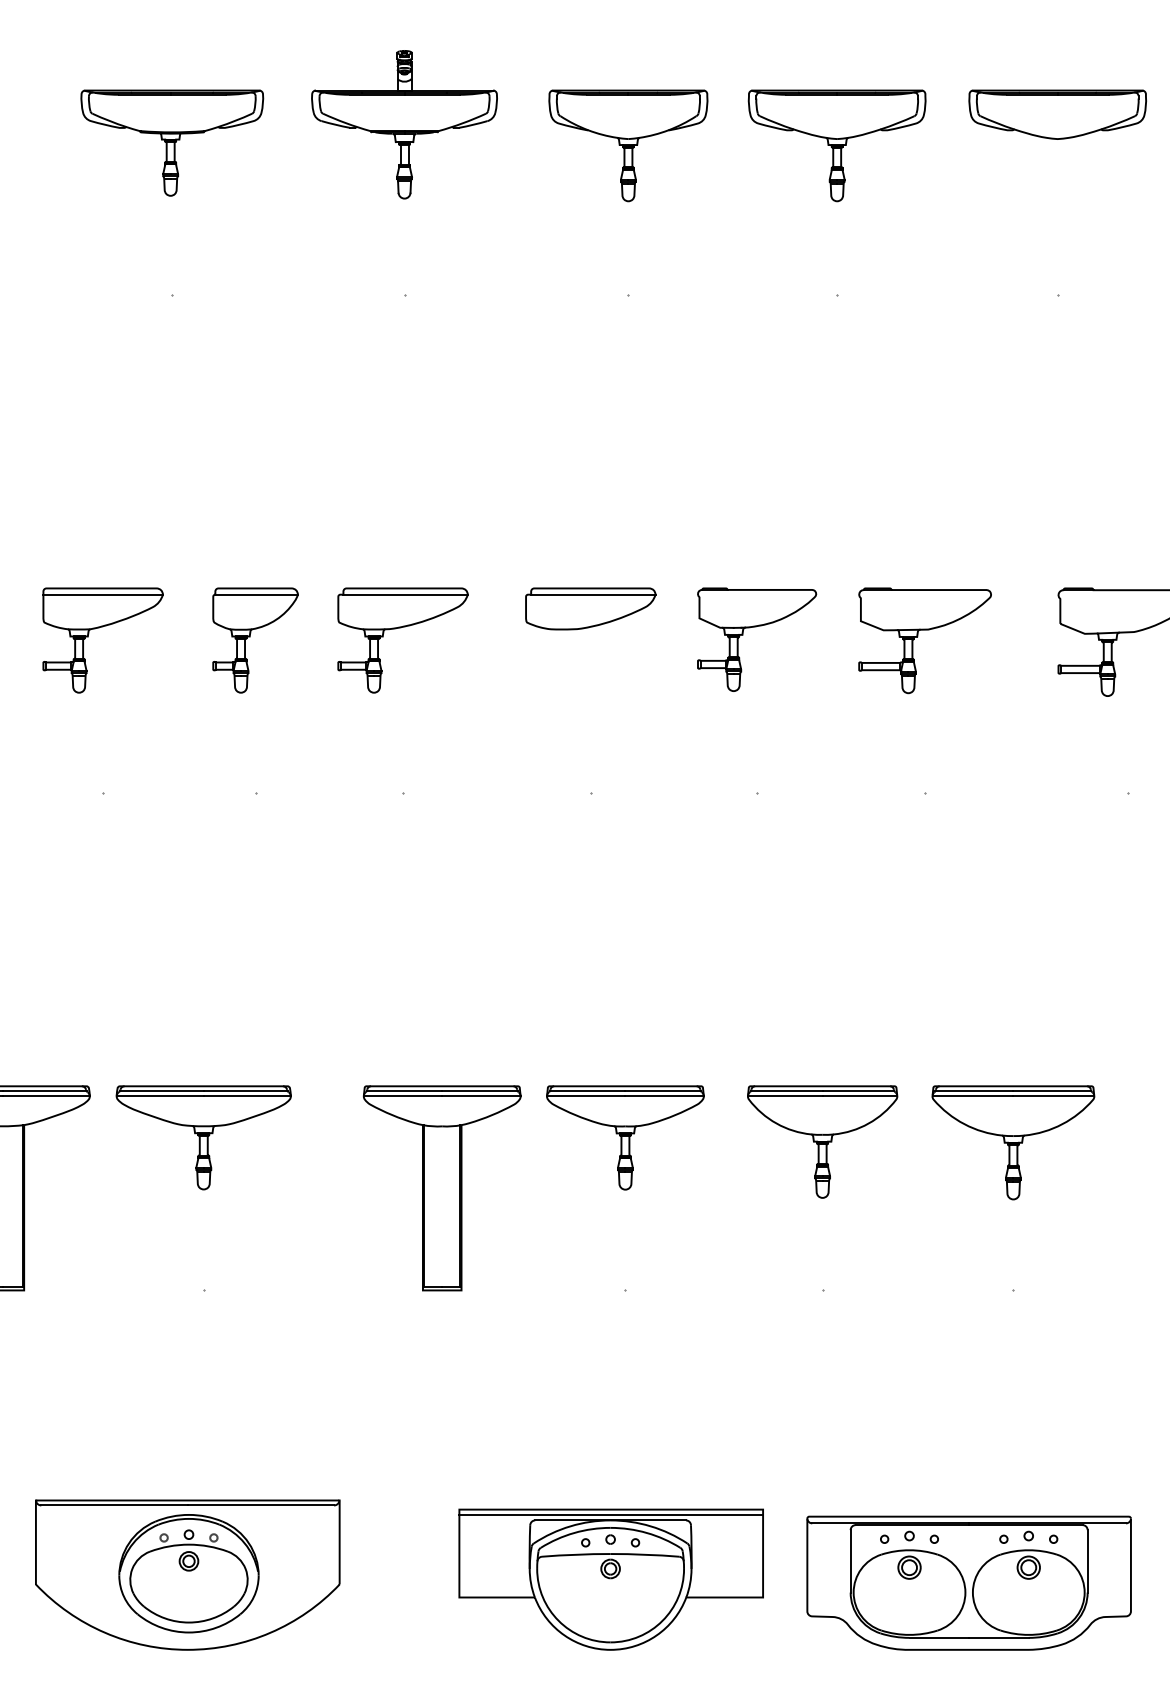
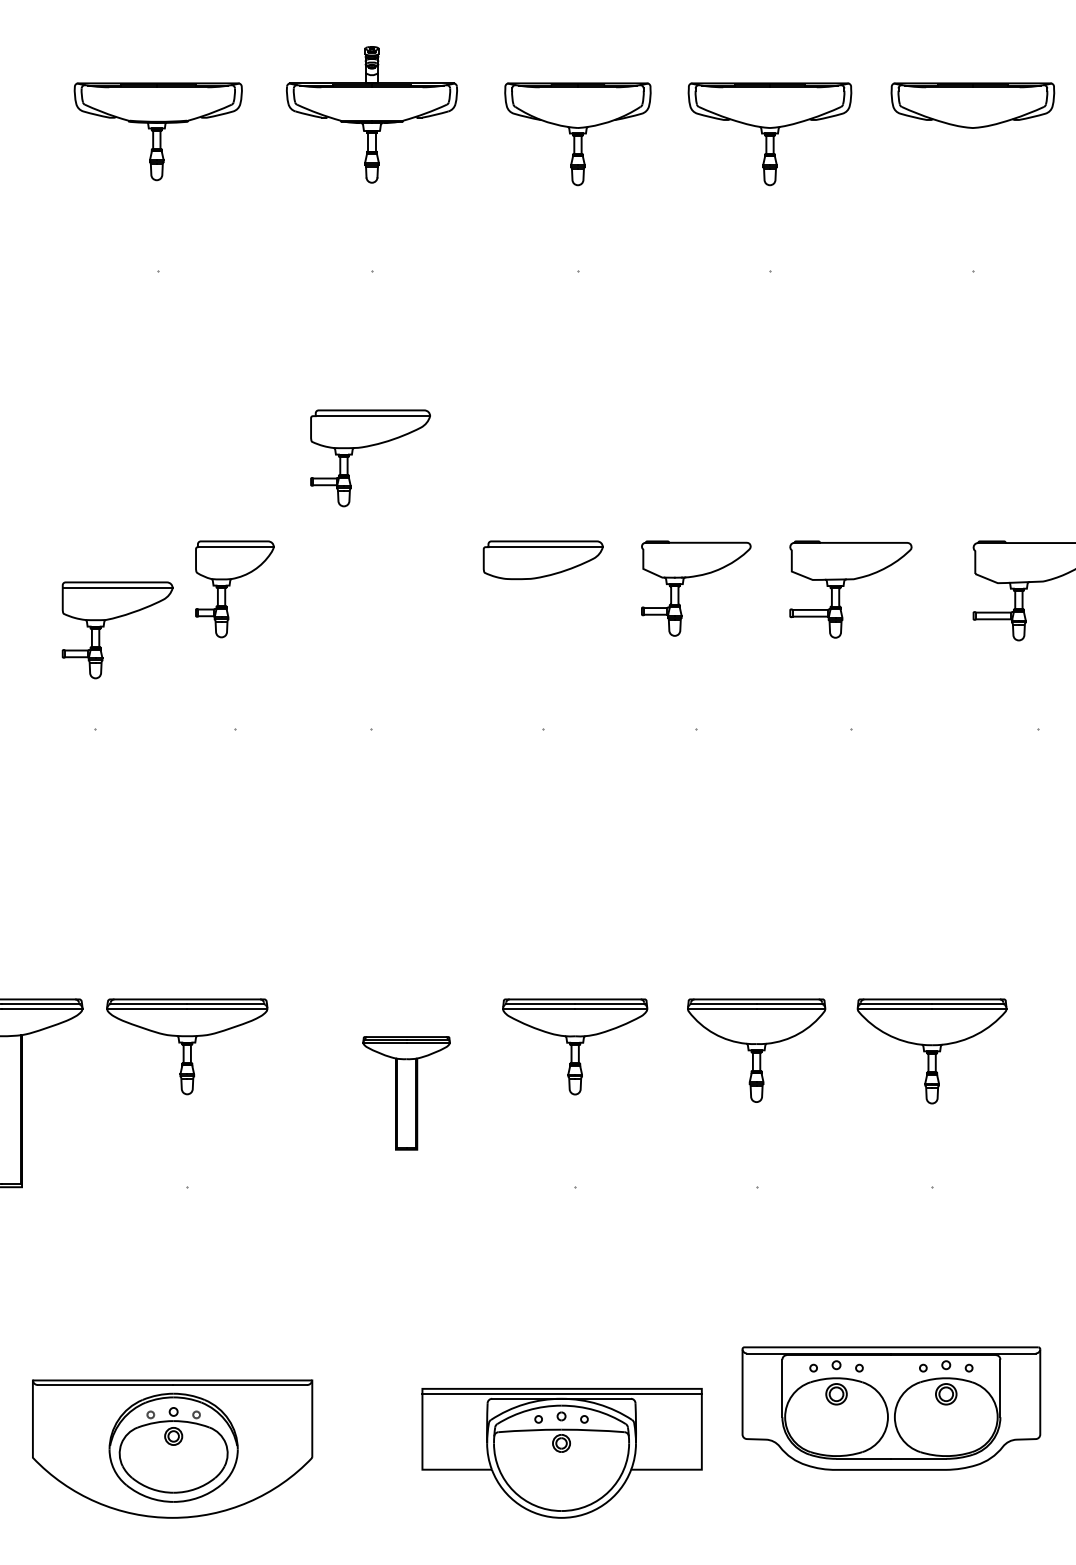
part: (98, 628) -> (113, 619), moved
part: (400, 628) -> (368, 447), moved
part: (442, 1188) -> (406, 1093), size x0.6
part: (969, 1583) -> (891, 1408), moved

